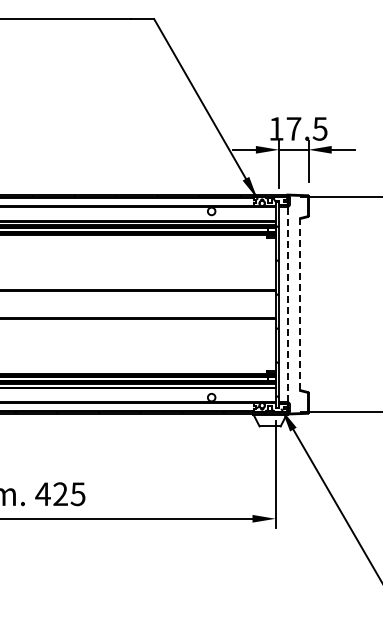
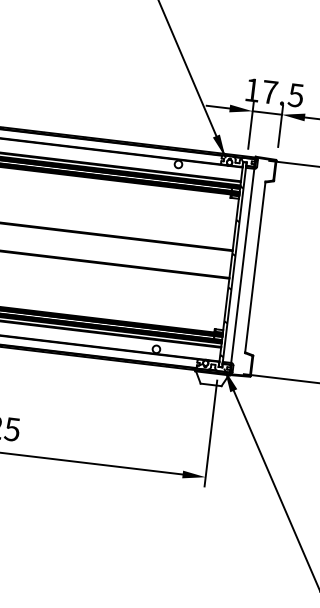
line: (287, 304) -> (242, 265), dashed -> solid
line: (300, 305) -> (255, 268), dashed -> solid

